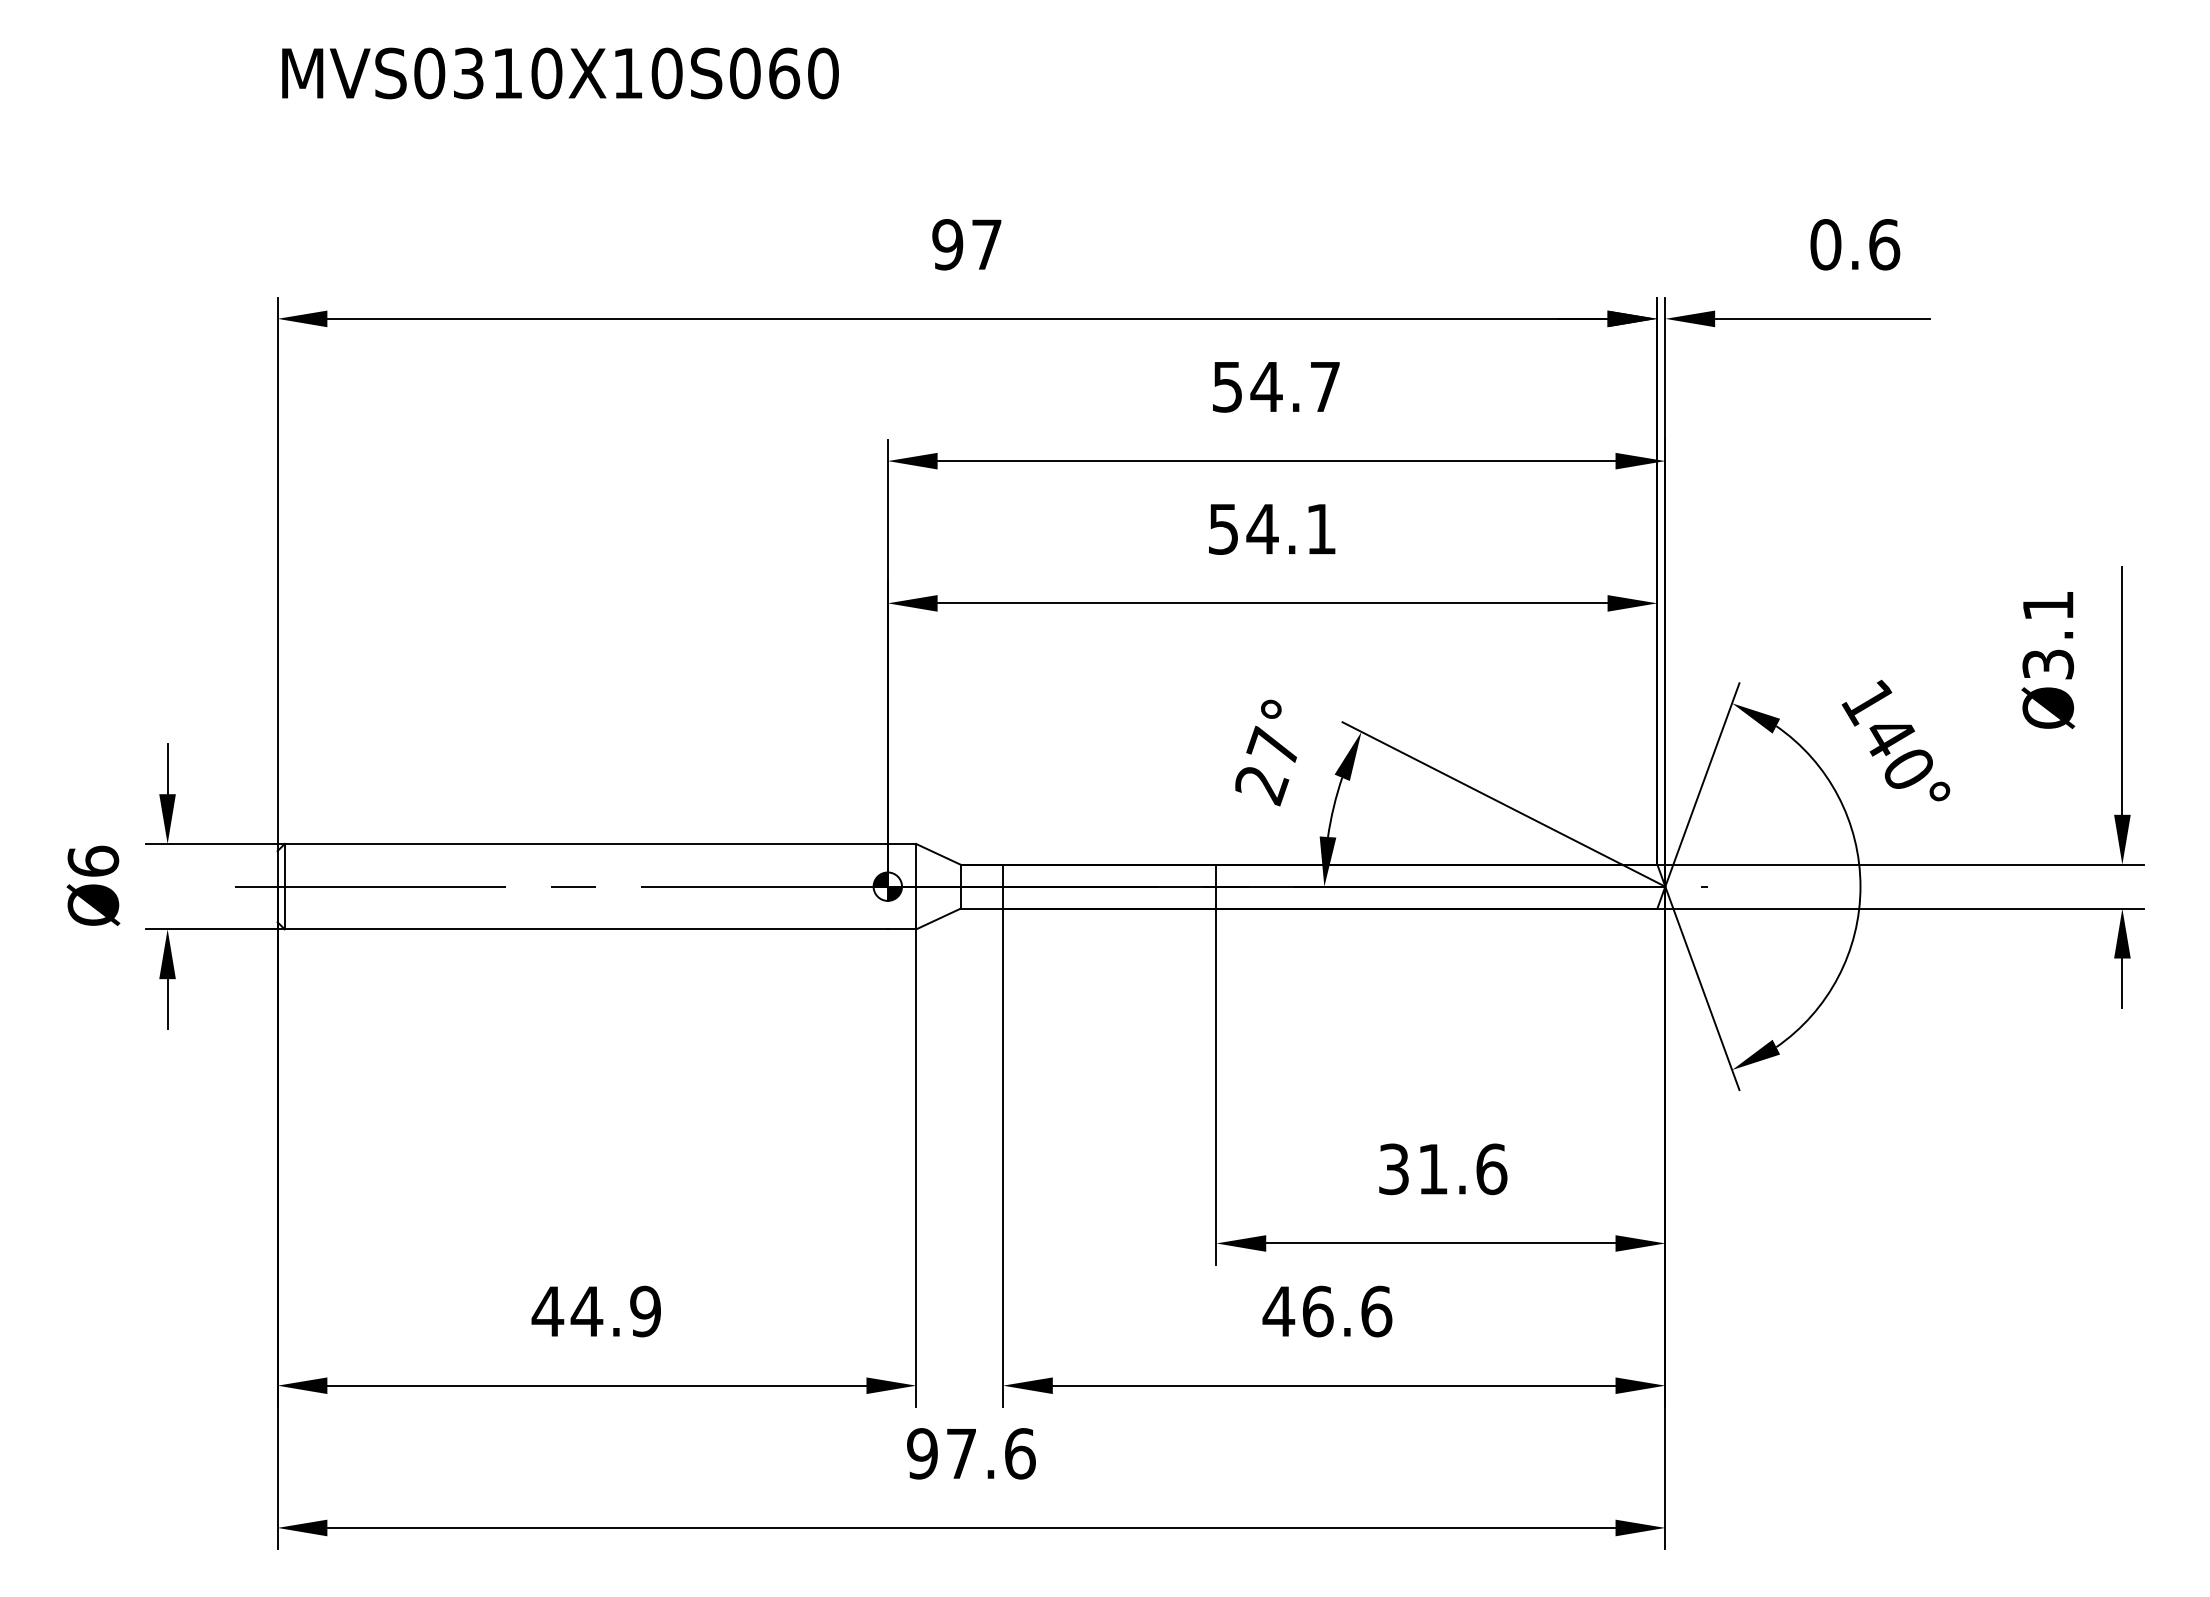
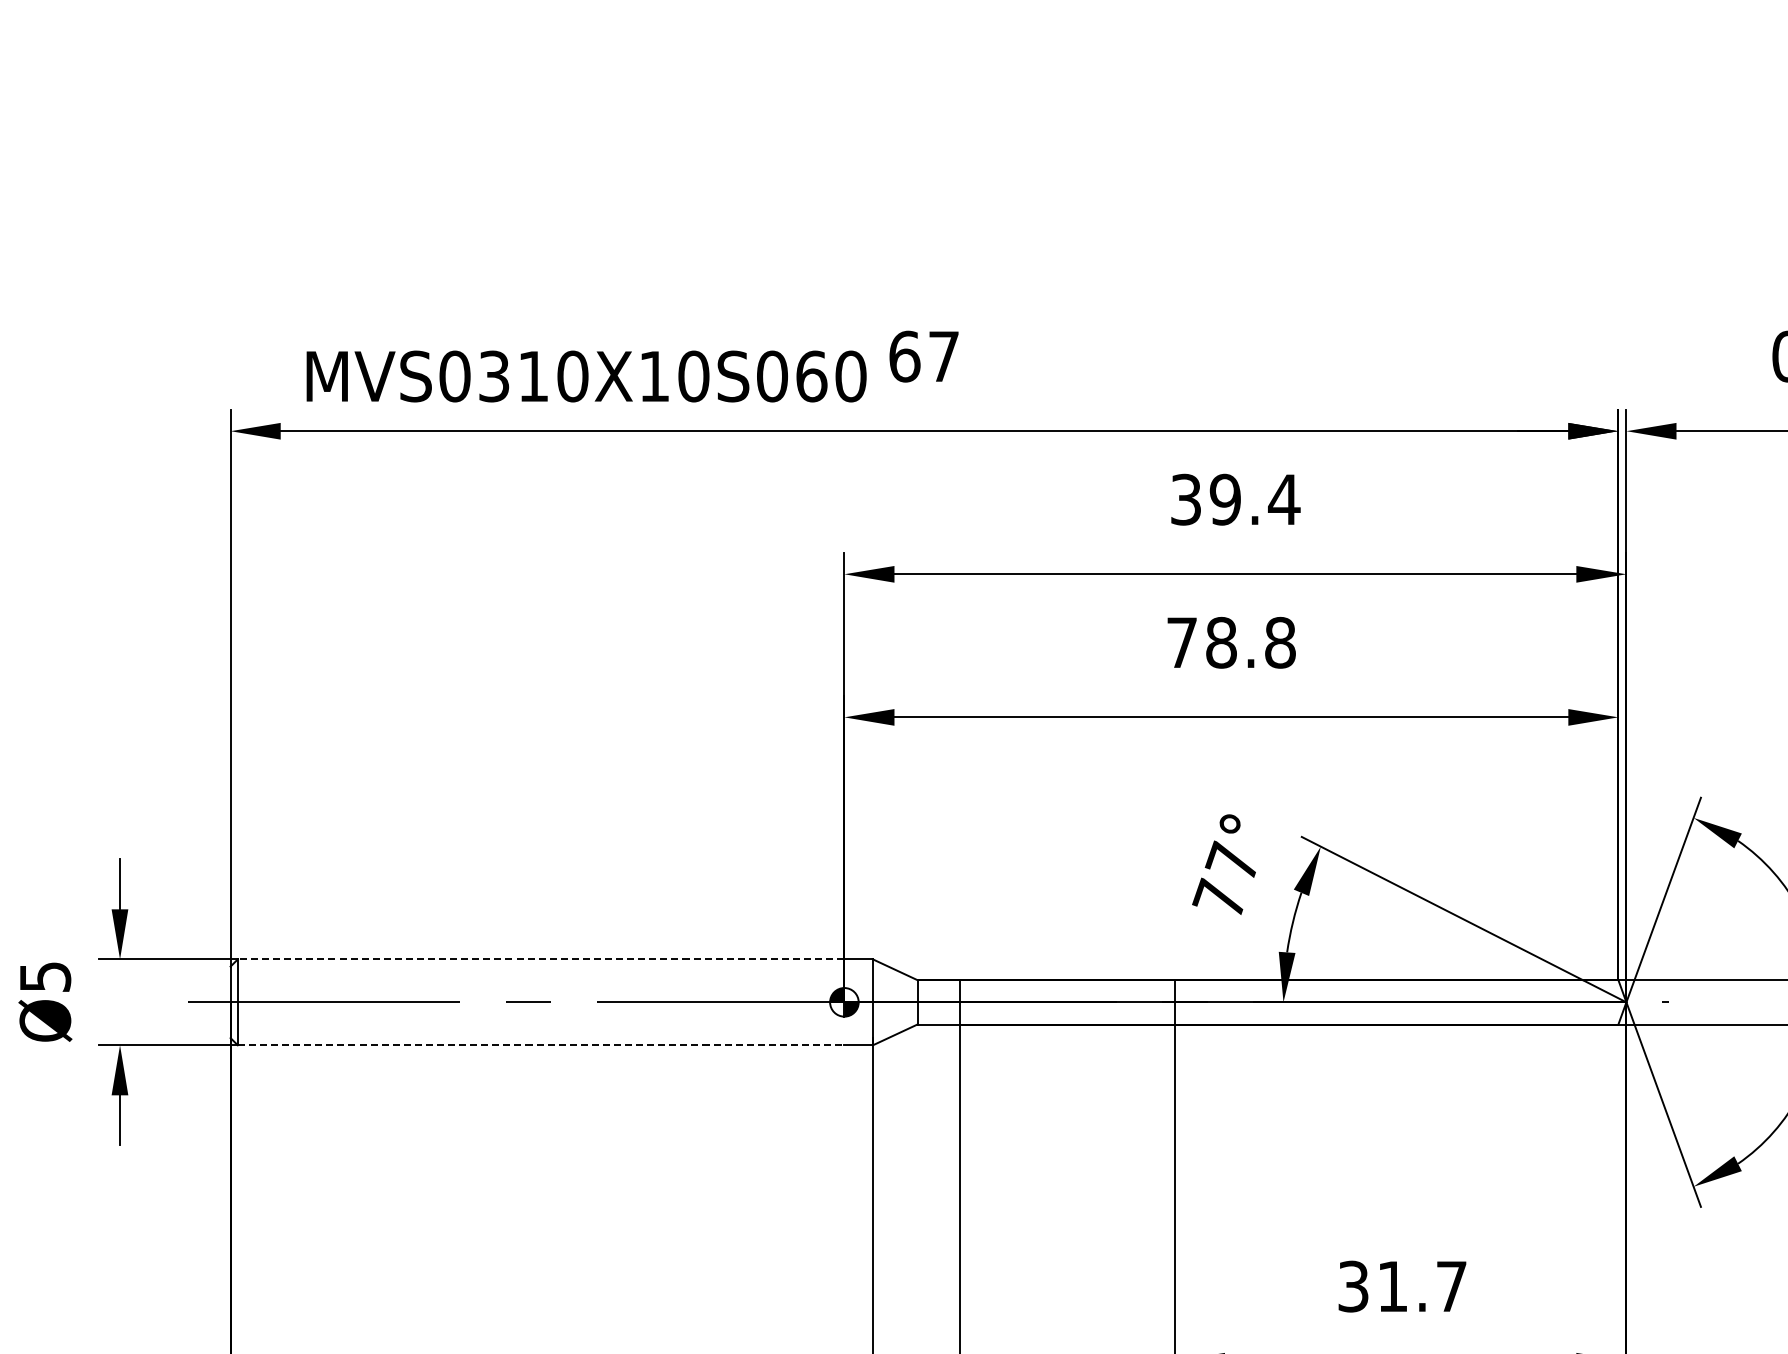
text: (560, 73) -> (586, 376), moved
text: (947, 244) -> (904, 356), 97 -> 67
text: (1277, 386) -> (1236, 499), 54.7 -> 39.4
text: (1272, 528) -> (1231, 642), 54.1 -> 78.8
text: (1261, 784) -> (1220, 899), 27° -> 77°
line: (586, 844) -> (541, 959), solid -> dashed
text: (93, 860) -> (45, 976), Ø6 -> Ø5
line: (586, 929) -> (541, 1045), solid -> dashed
text: (1491, 1169) -> (1451, 1286), 31.6 -> 31.7

